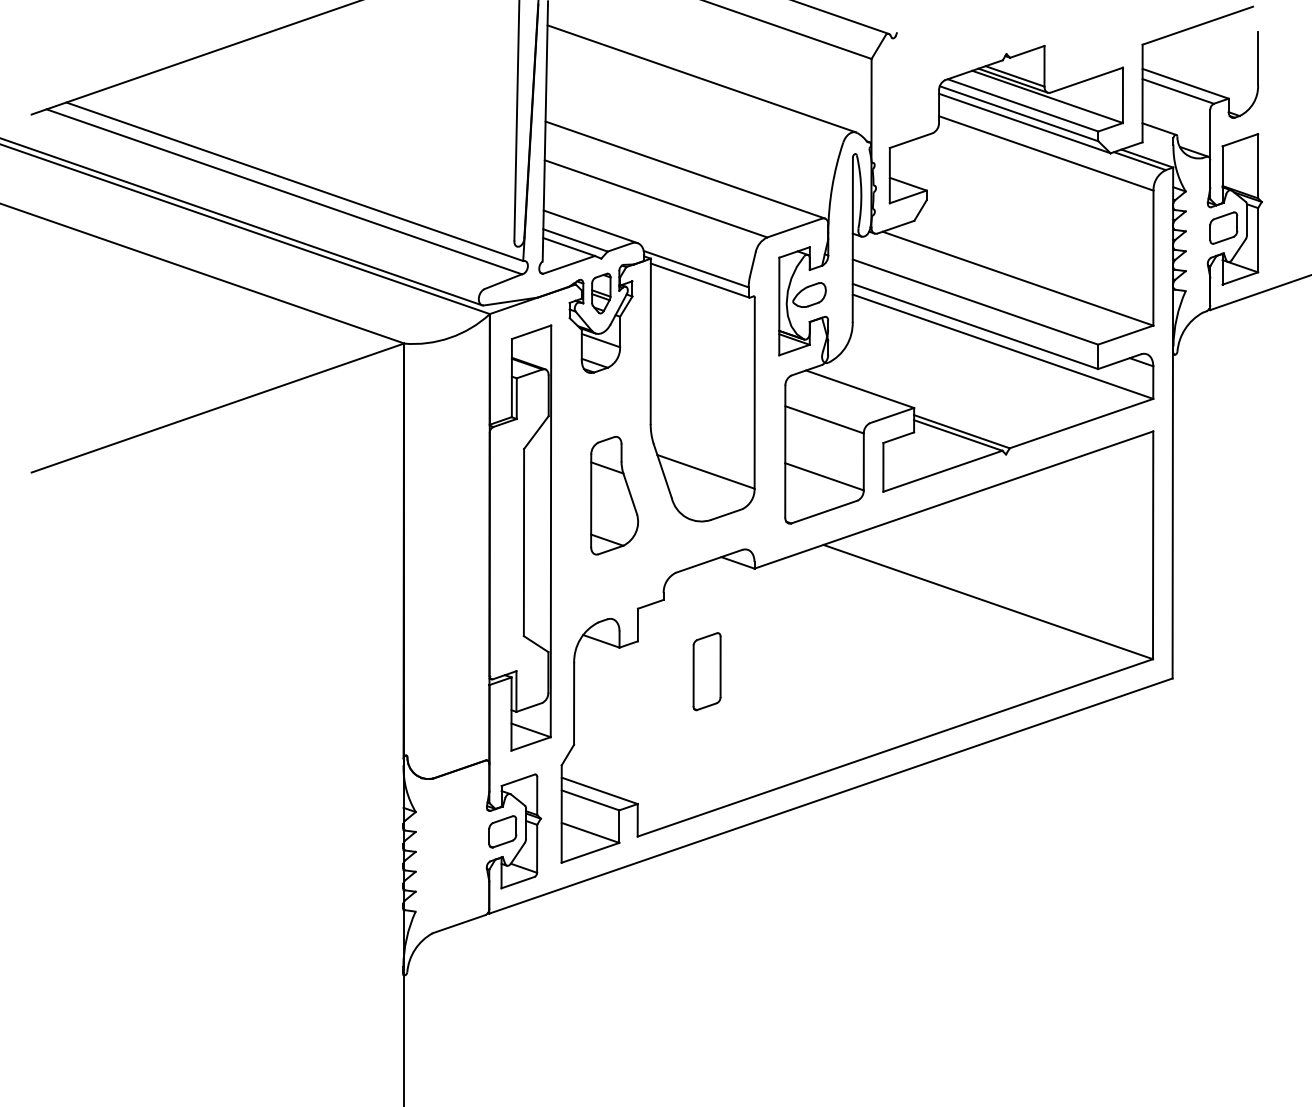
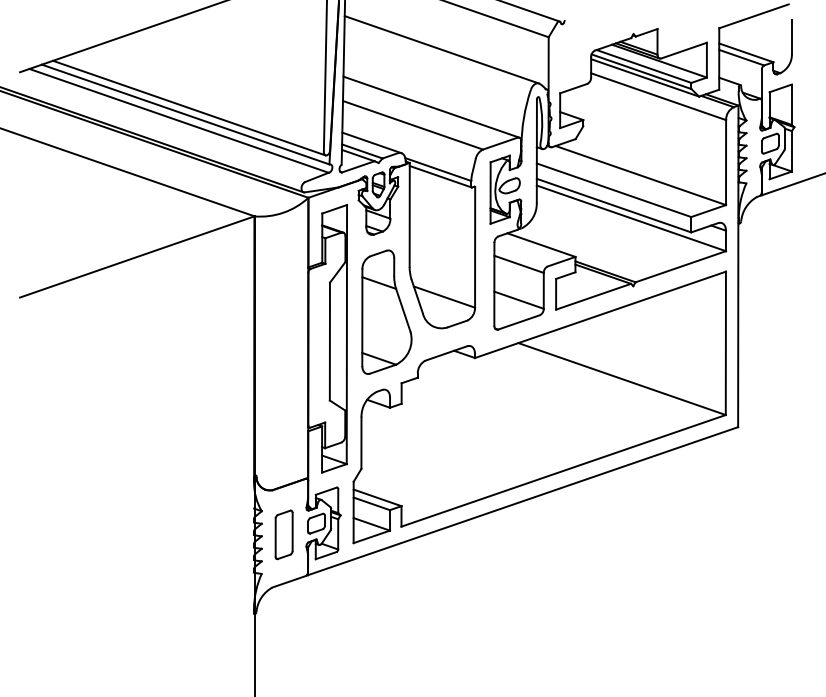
line: (300, 170) -> (189, 107), added
part: (613, 494) -> (386, 311), size x1.67
part: (706, 671) -> (283, 534), moved

